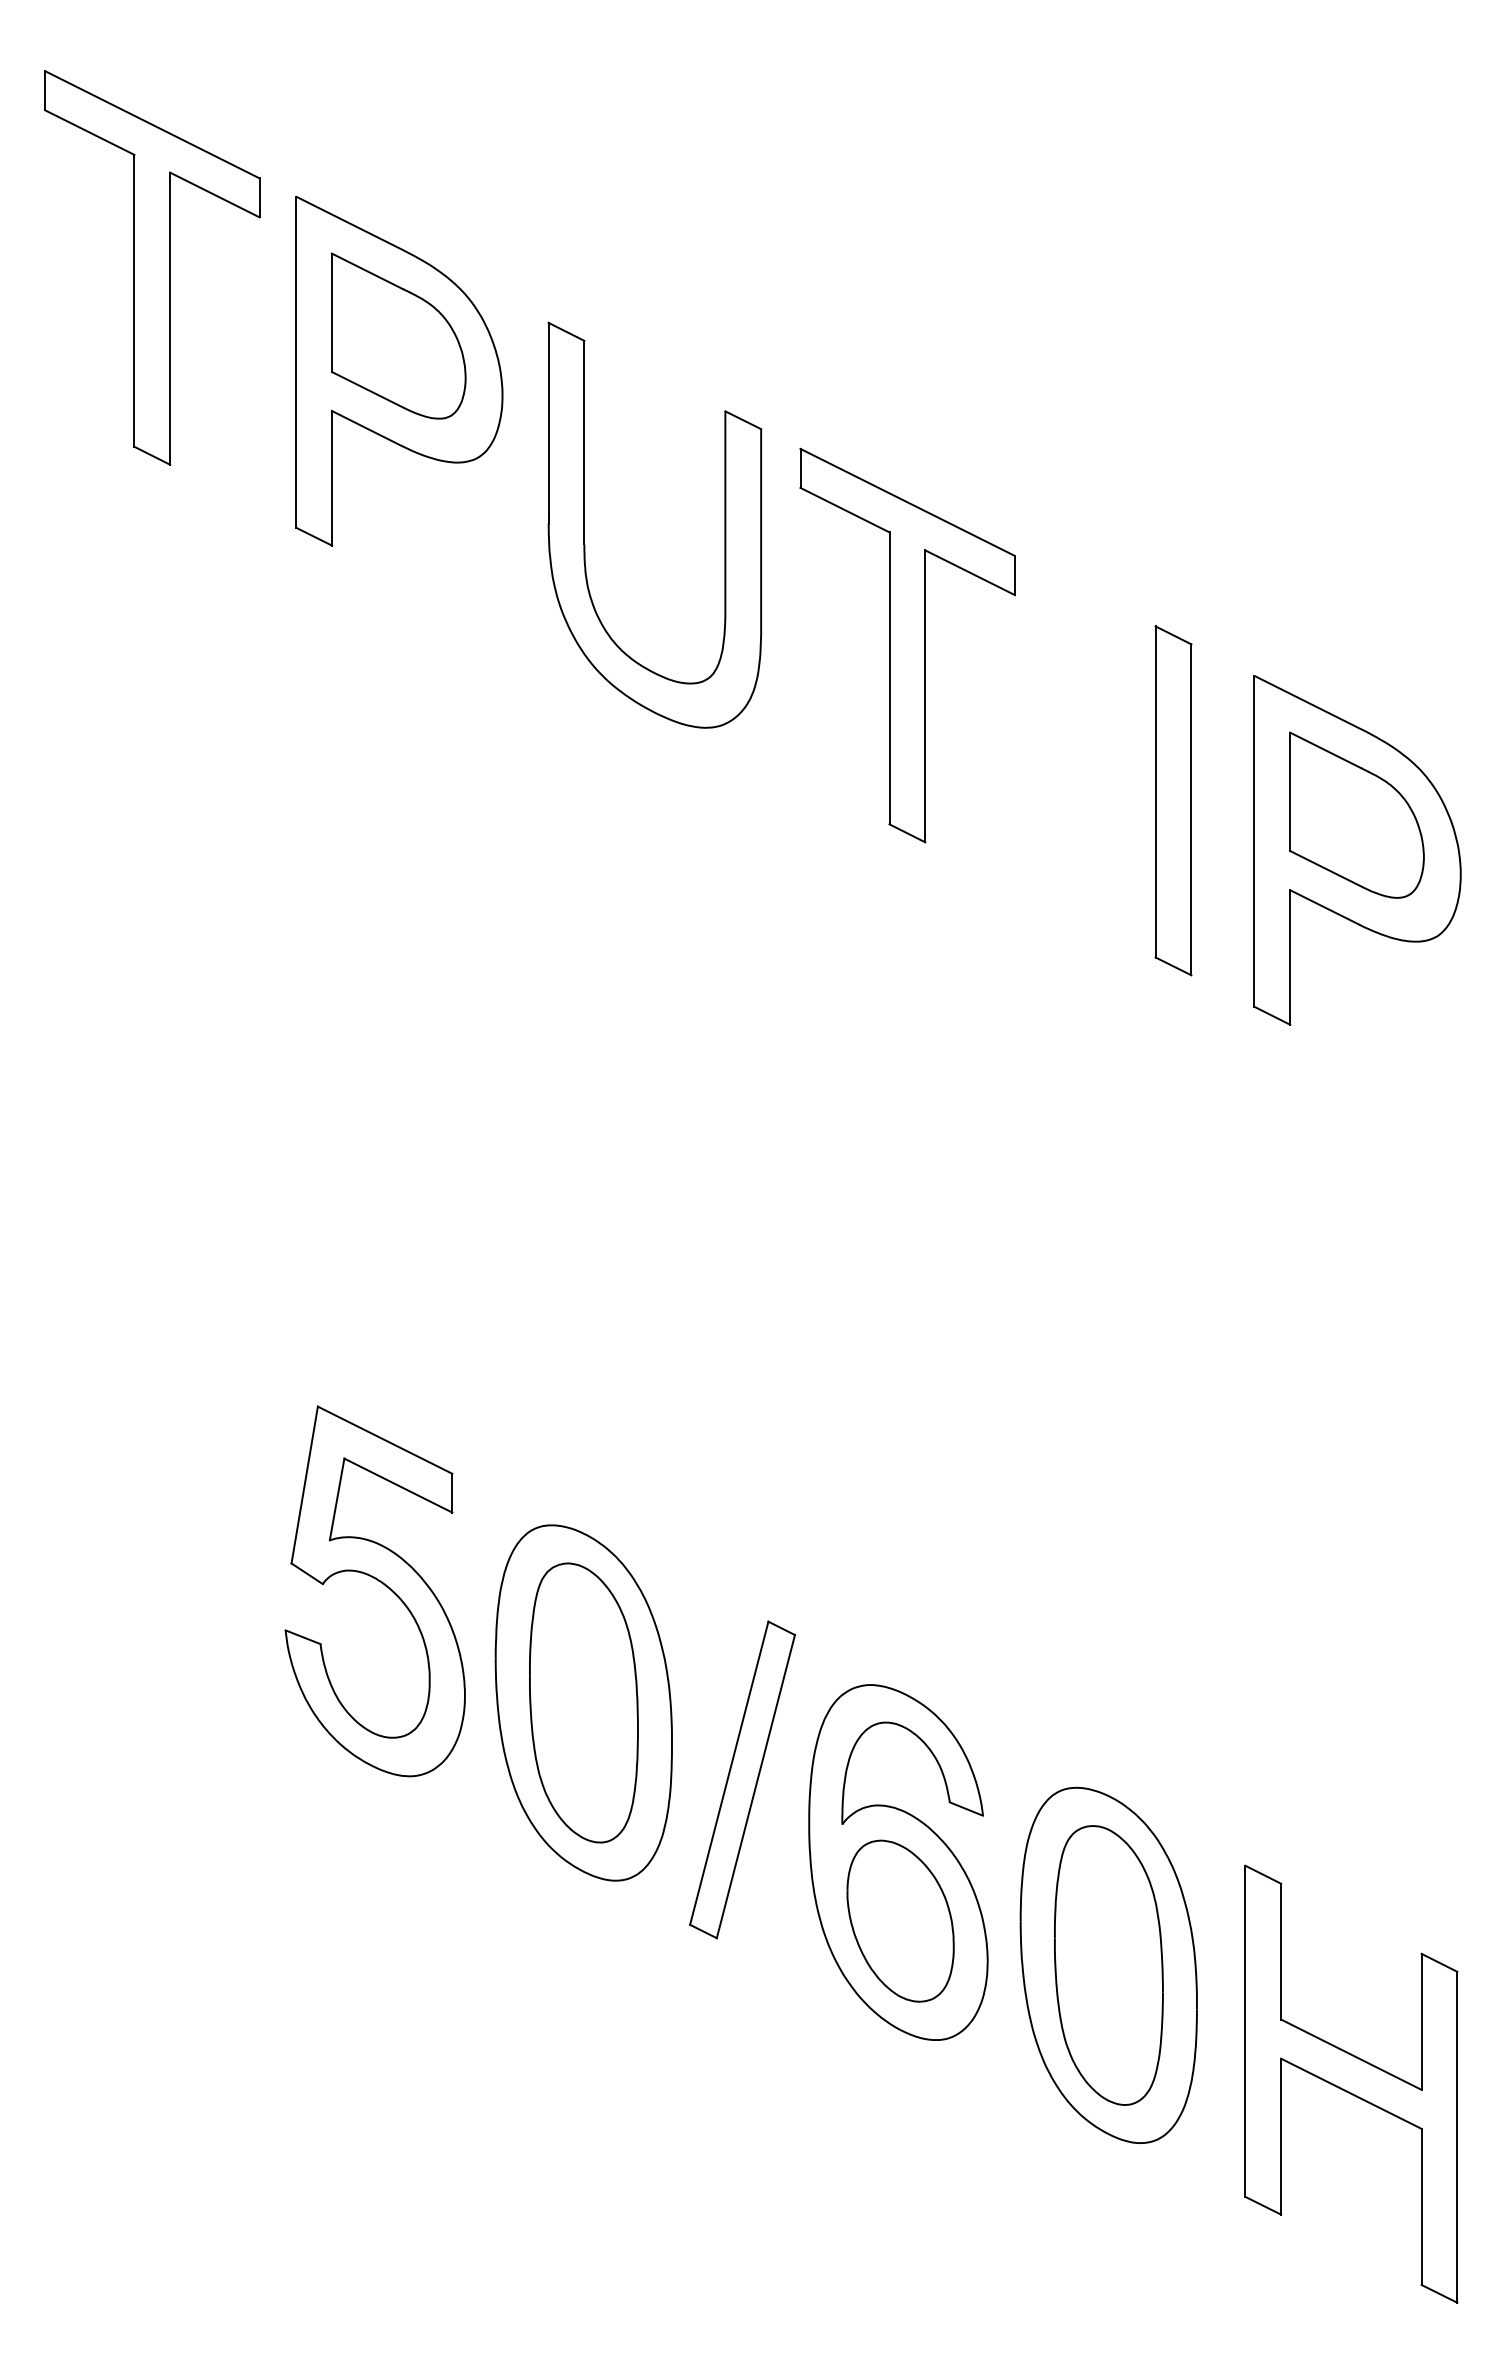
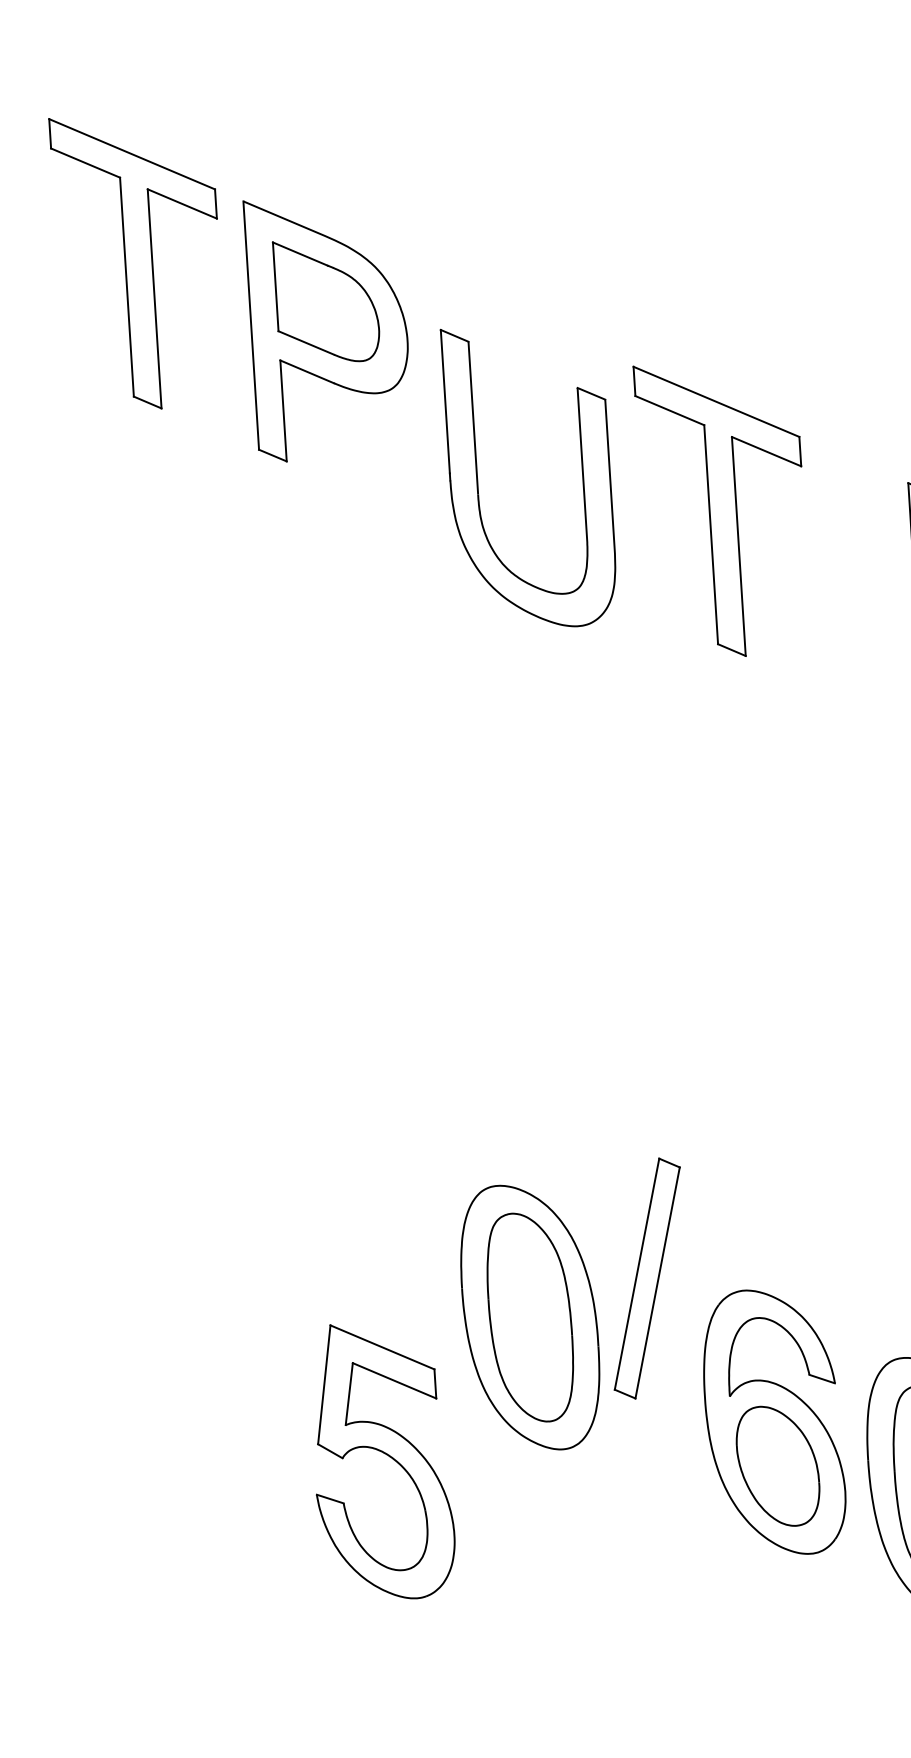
part: (584, 524) -> (477, 479), moved
part: (381, 1583) -> (386, 1455), moved
part: (742, 1779) -> (647, 1278), moved

